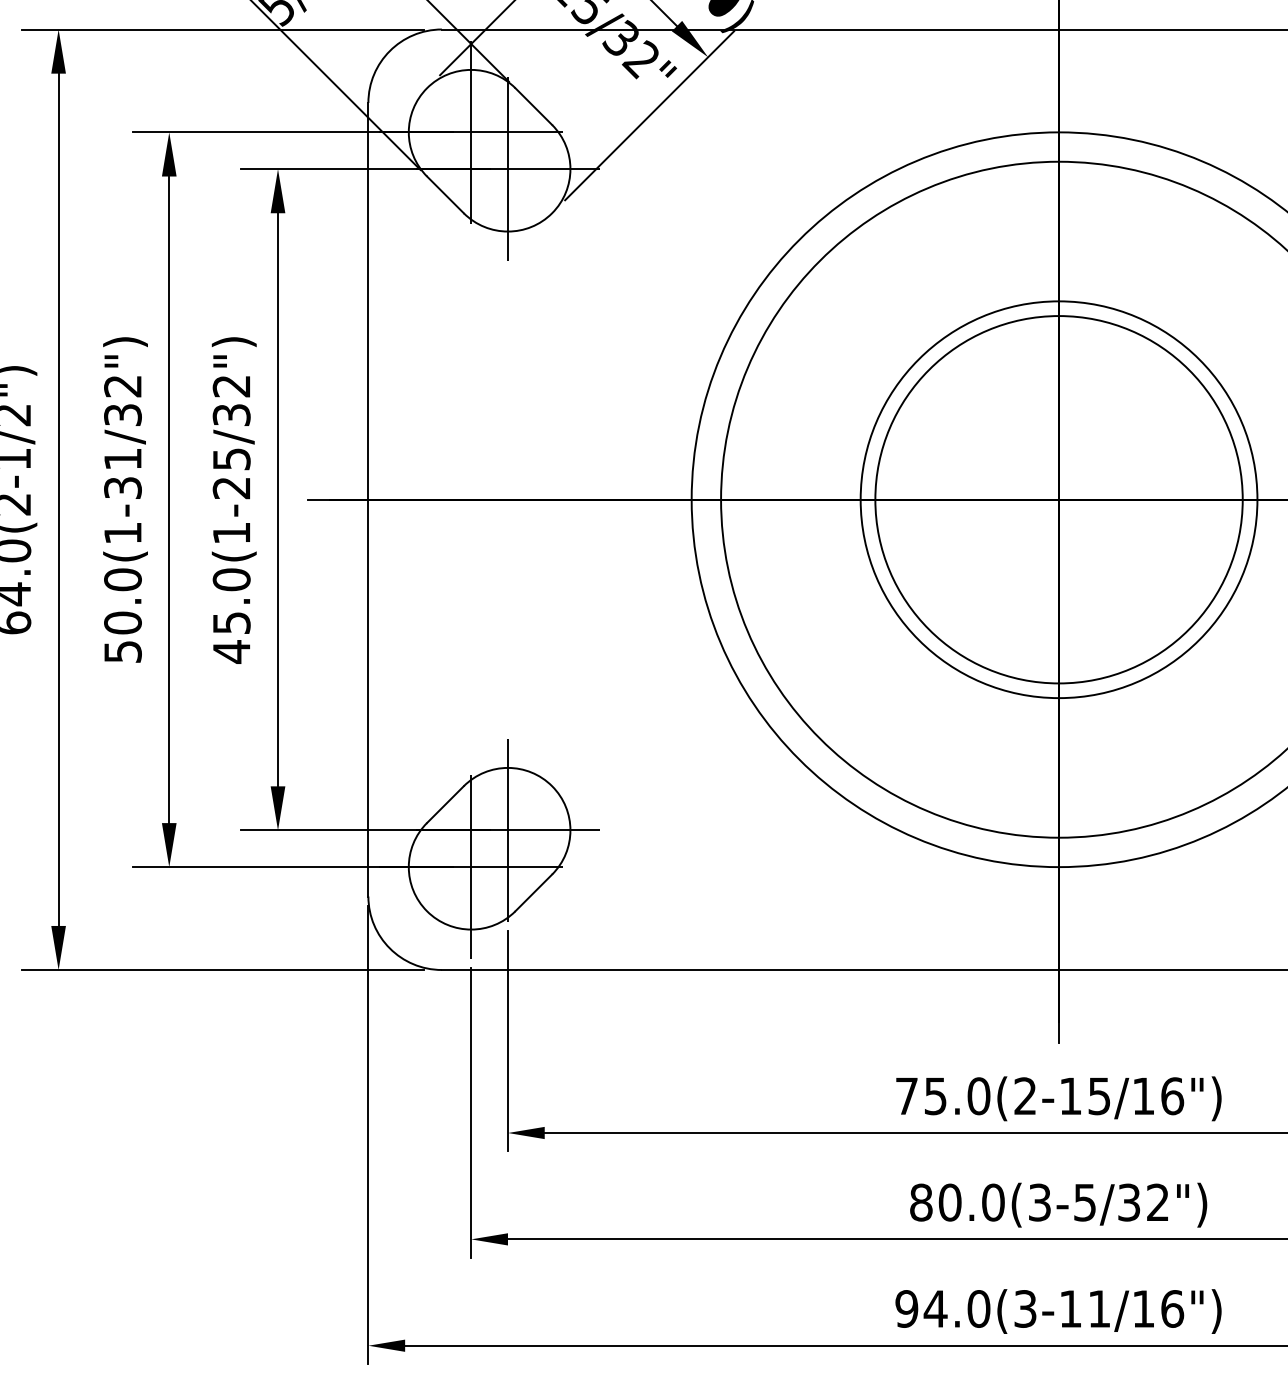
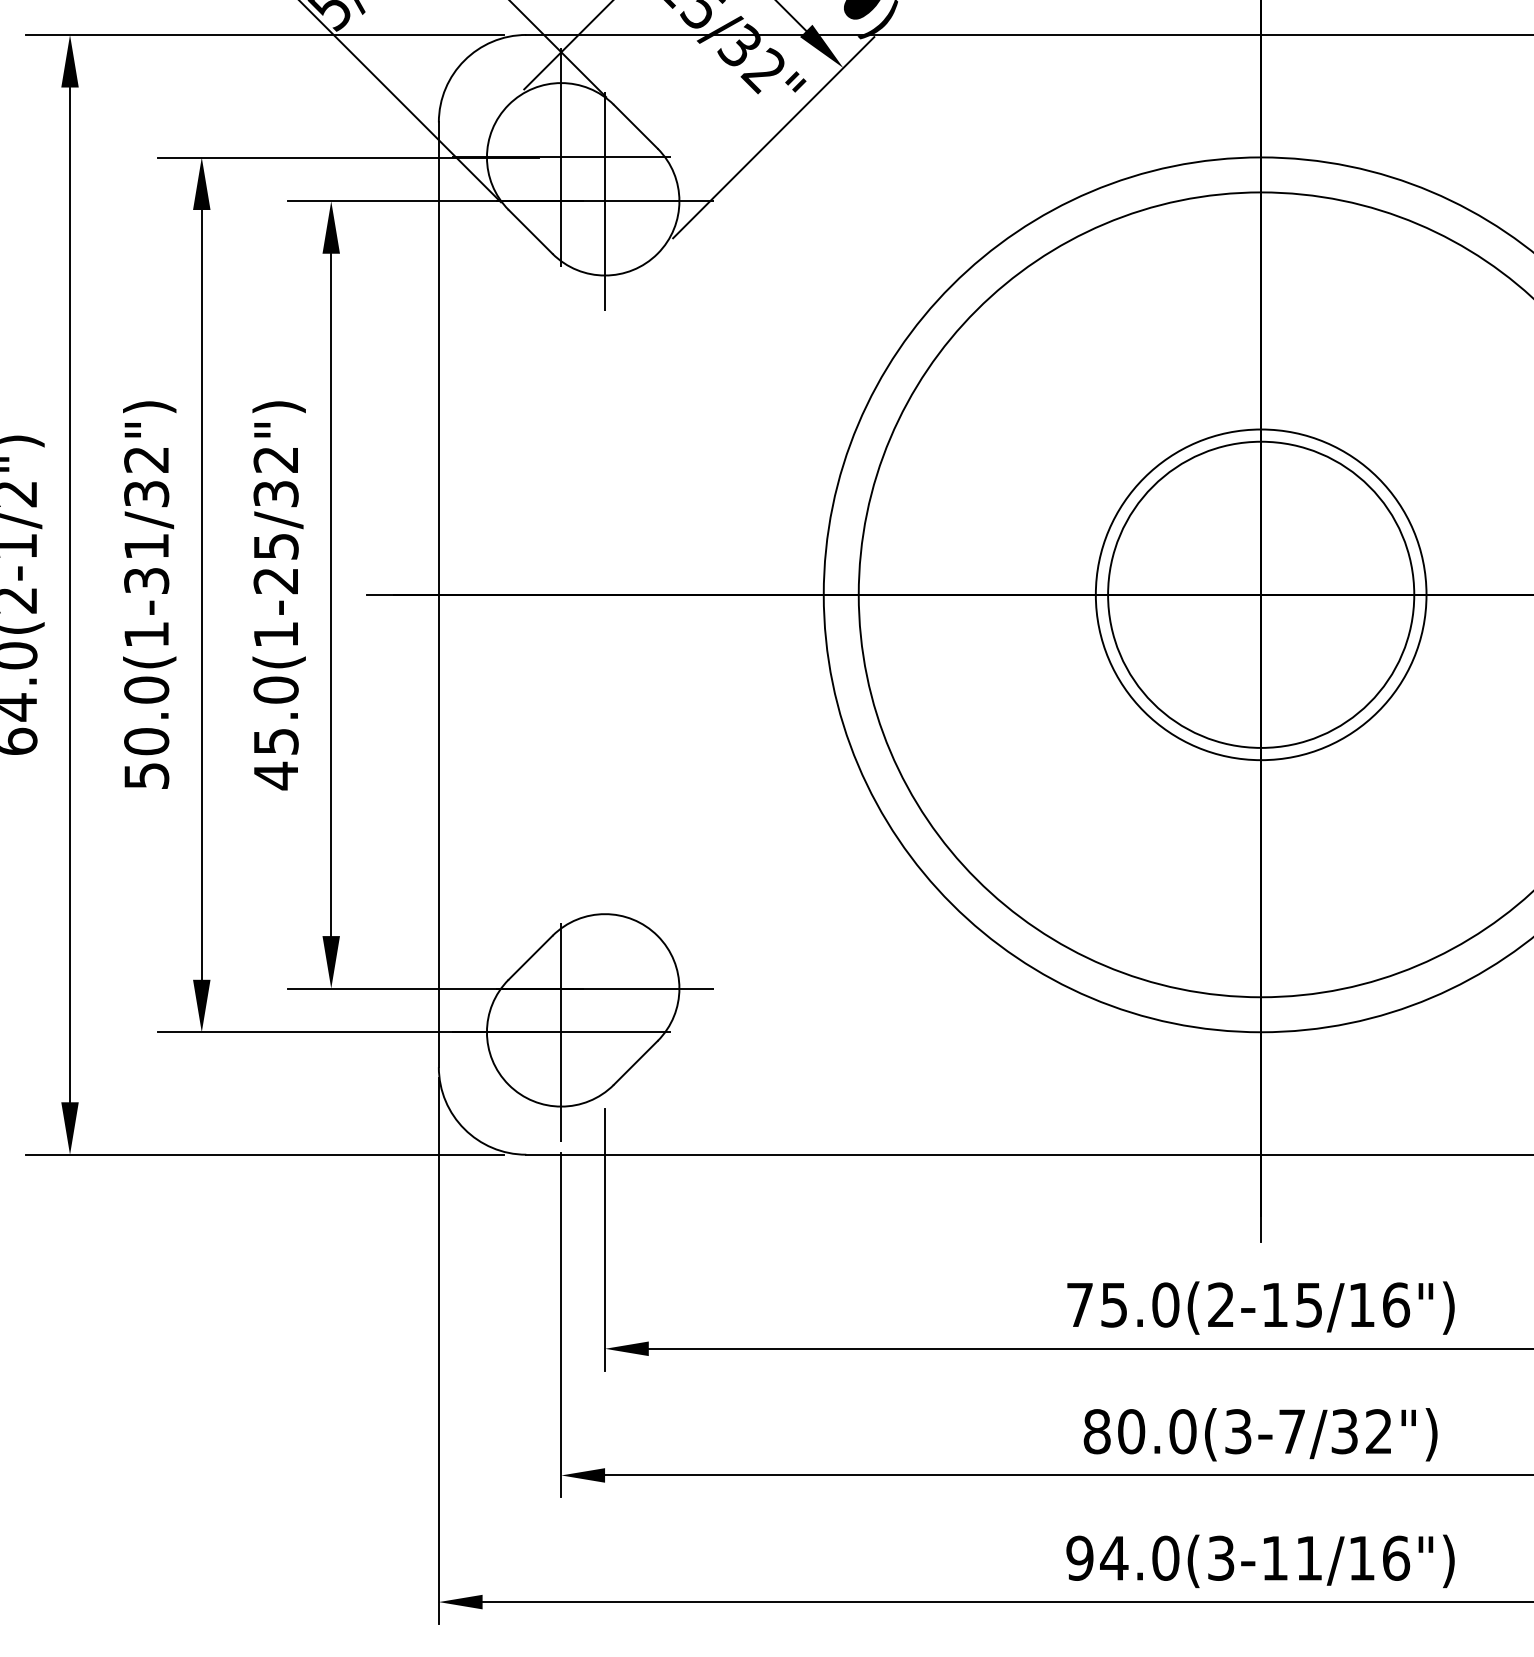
circle: (1058, 499) -> (1260, 594), size x0.7
circle: (1058, 499) -> (1260, 594), size x0.7
line: (508, 830) -> (605, 988), removed
text: (1084, 1202) -> (1291, 1431), 80.0(3-5/32") -> 80.0(3-7/32")

